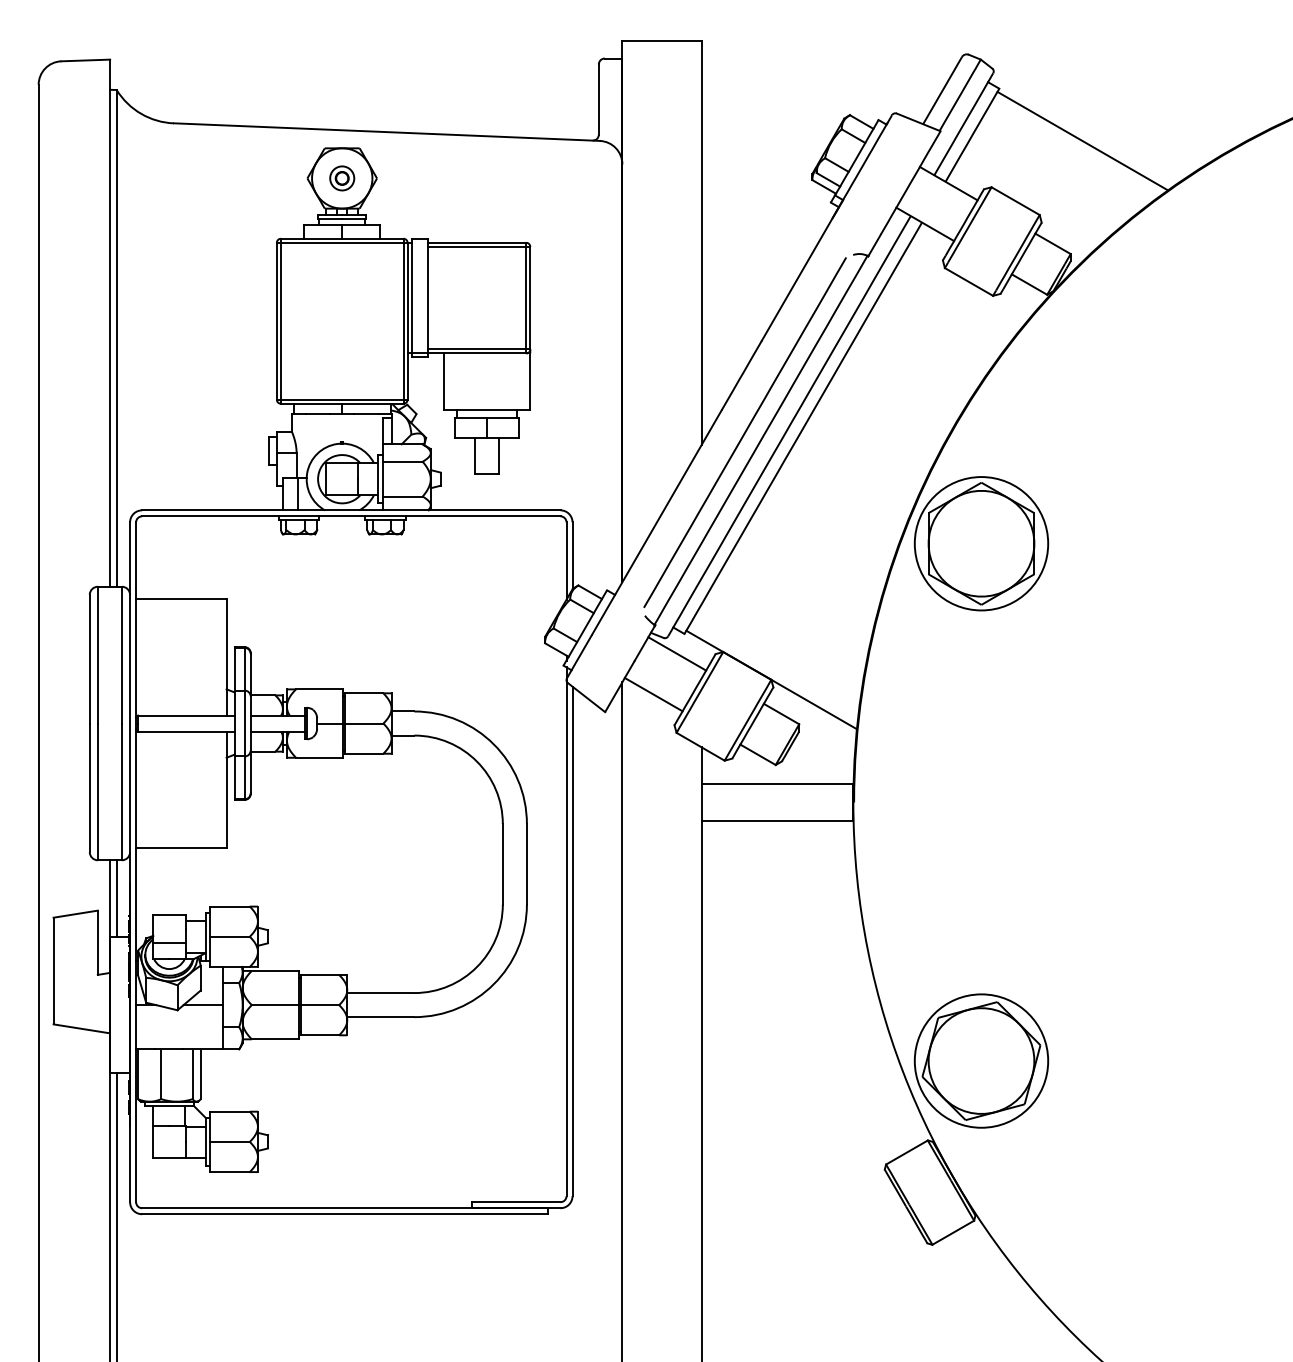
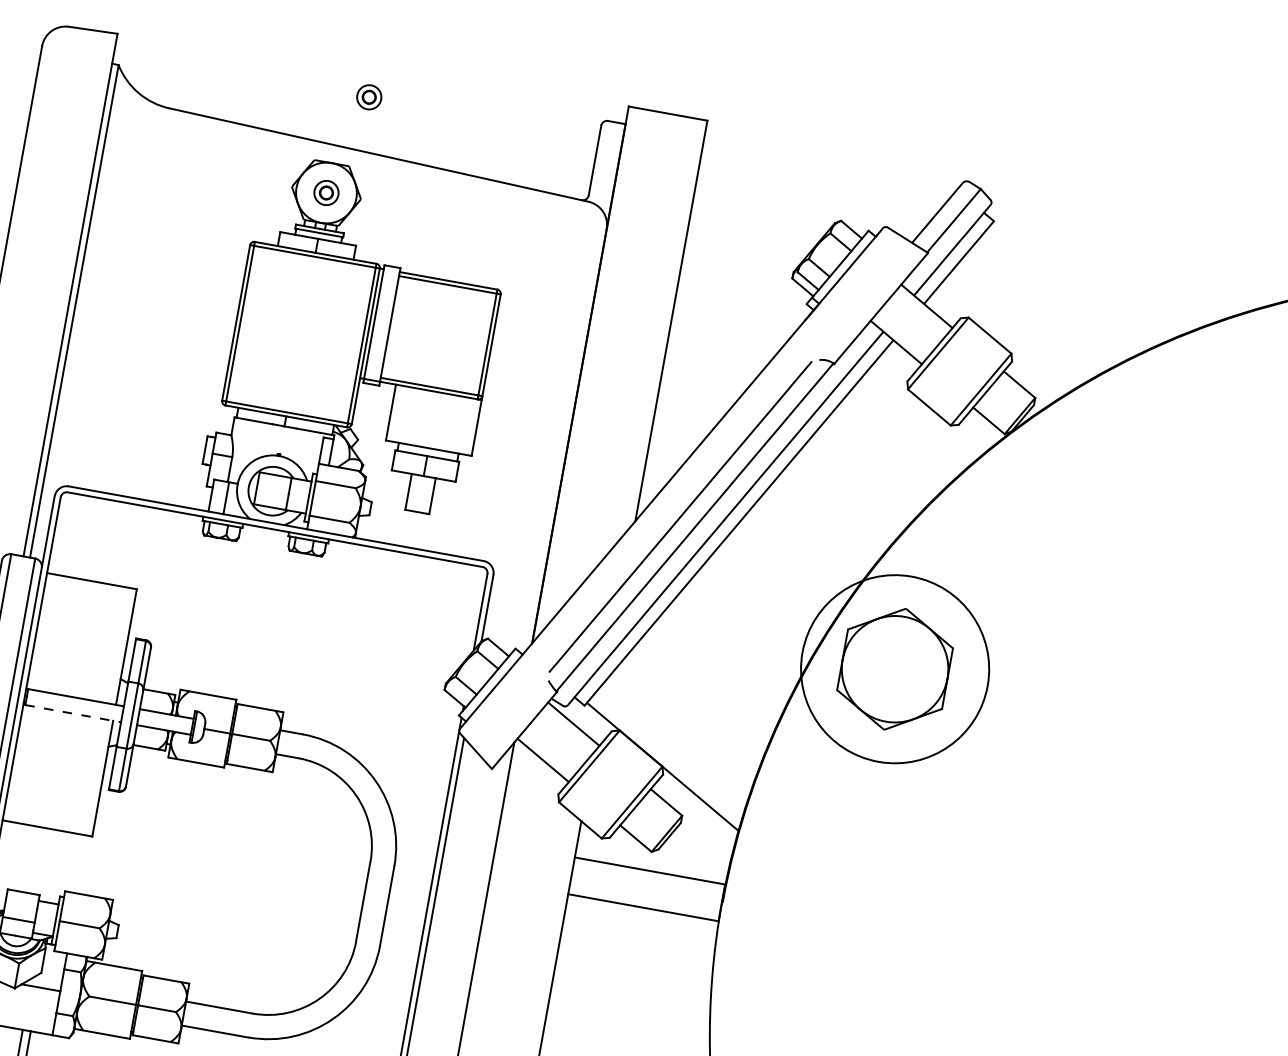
part: (367, 77) -> (369, 97), added
line: (1082, 140) -> (1067, 287), removed
circle: (981, 543) -> (895, 668), size x1.4
line: (186, 731) -> (73, 713), solid -> dashed

